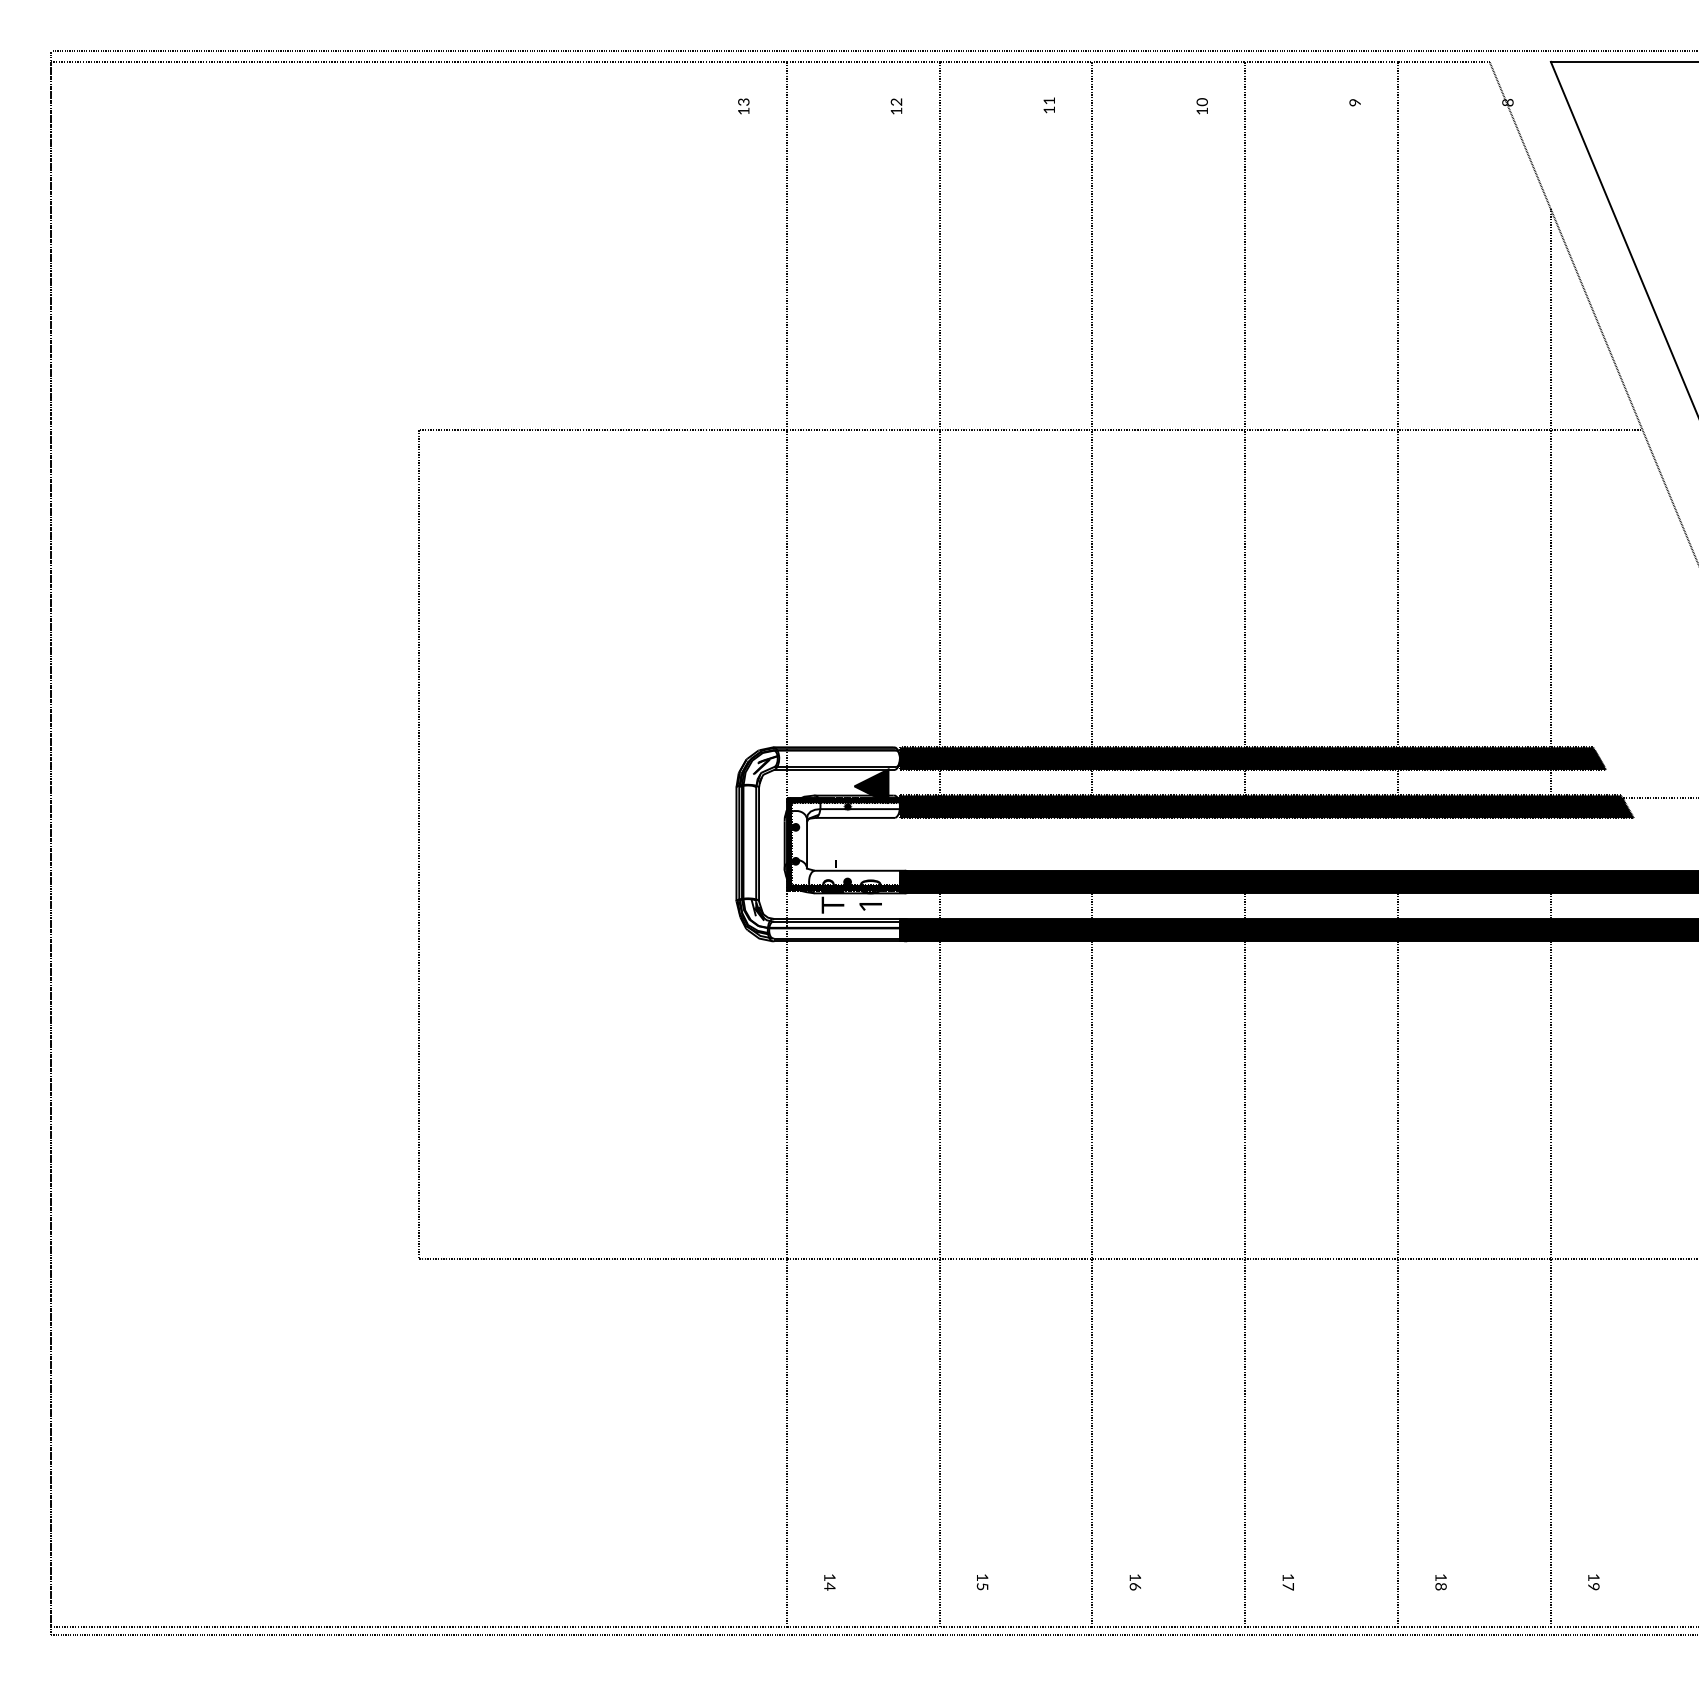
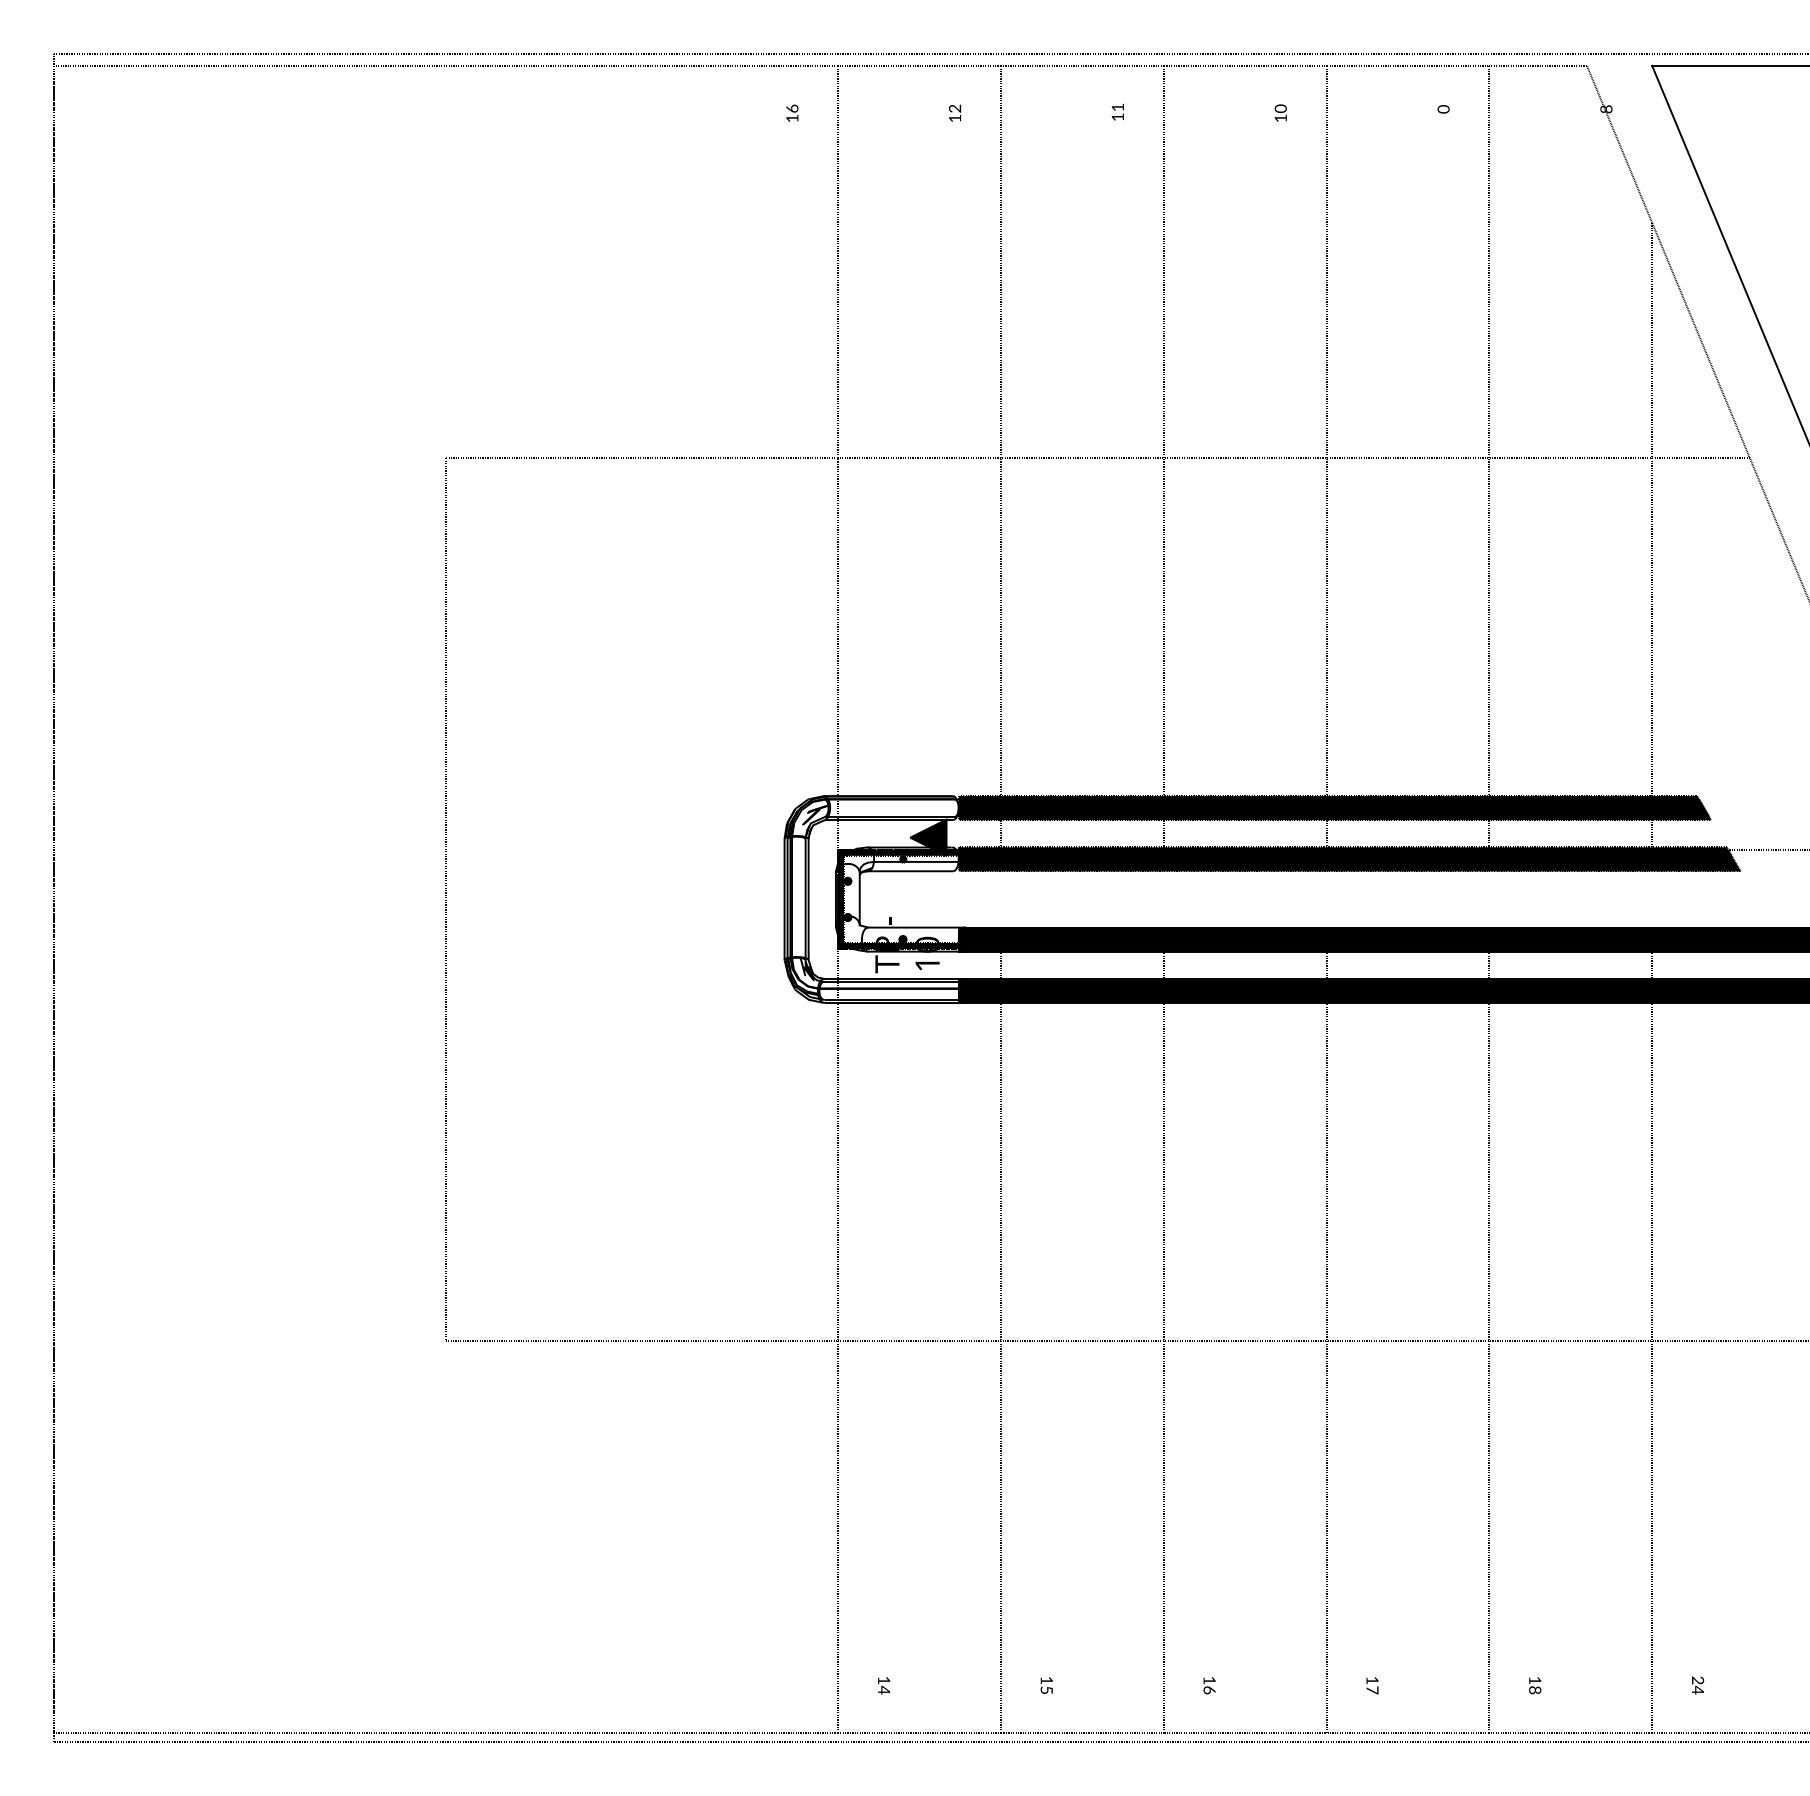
text: (743, 101) -> (792, 108), 13 -> 16
text: (1355, 102) -> (1444, 109), 9 -> 0
text: (1593, 1581) -> (1697, 1684), 19 -> 24

